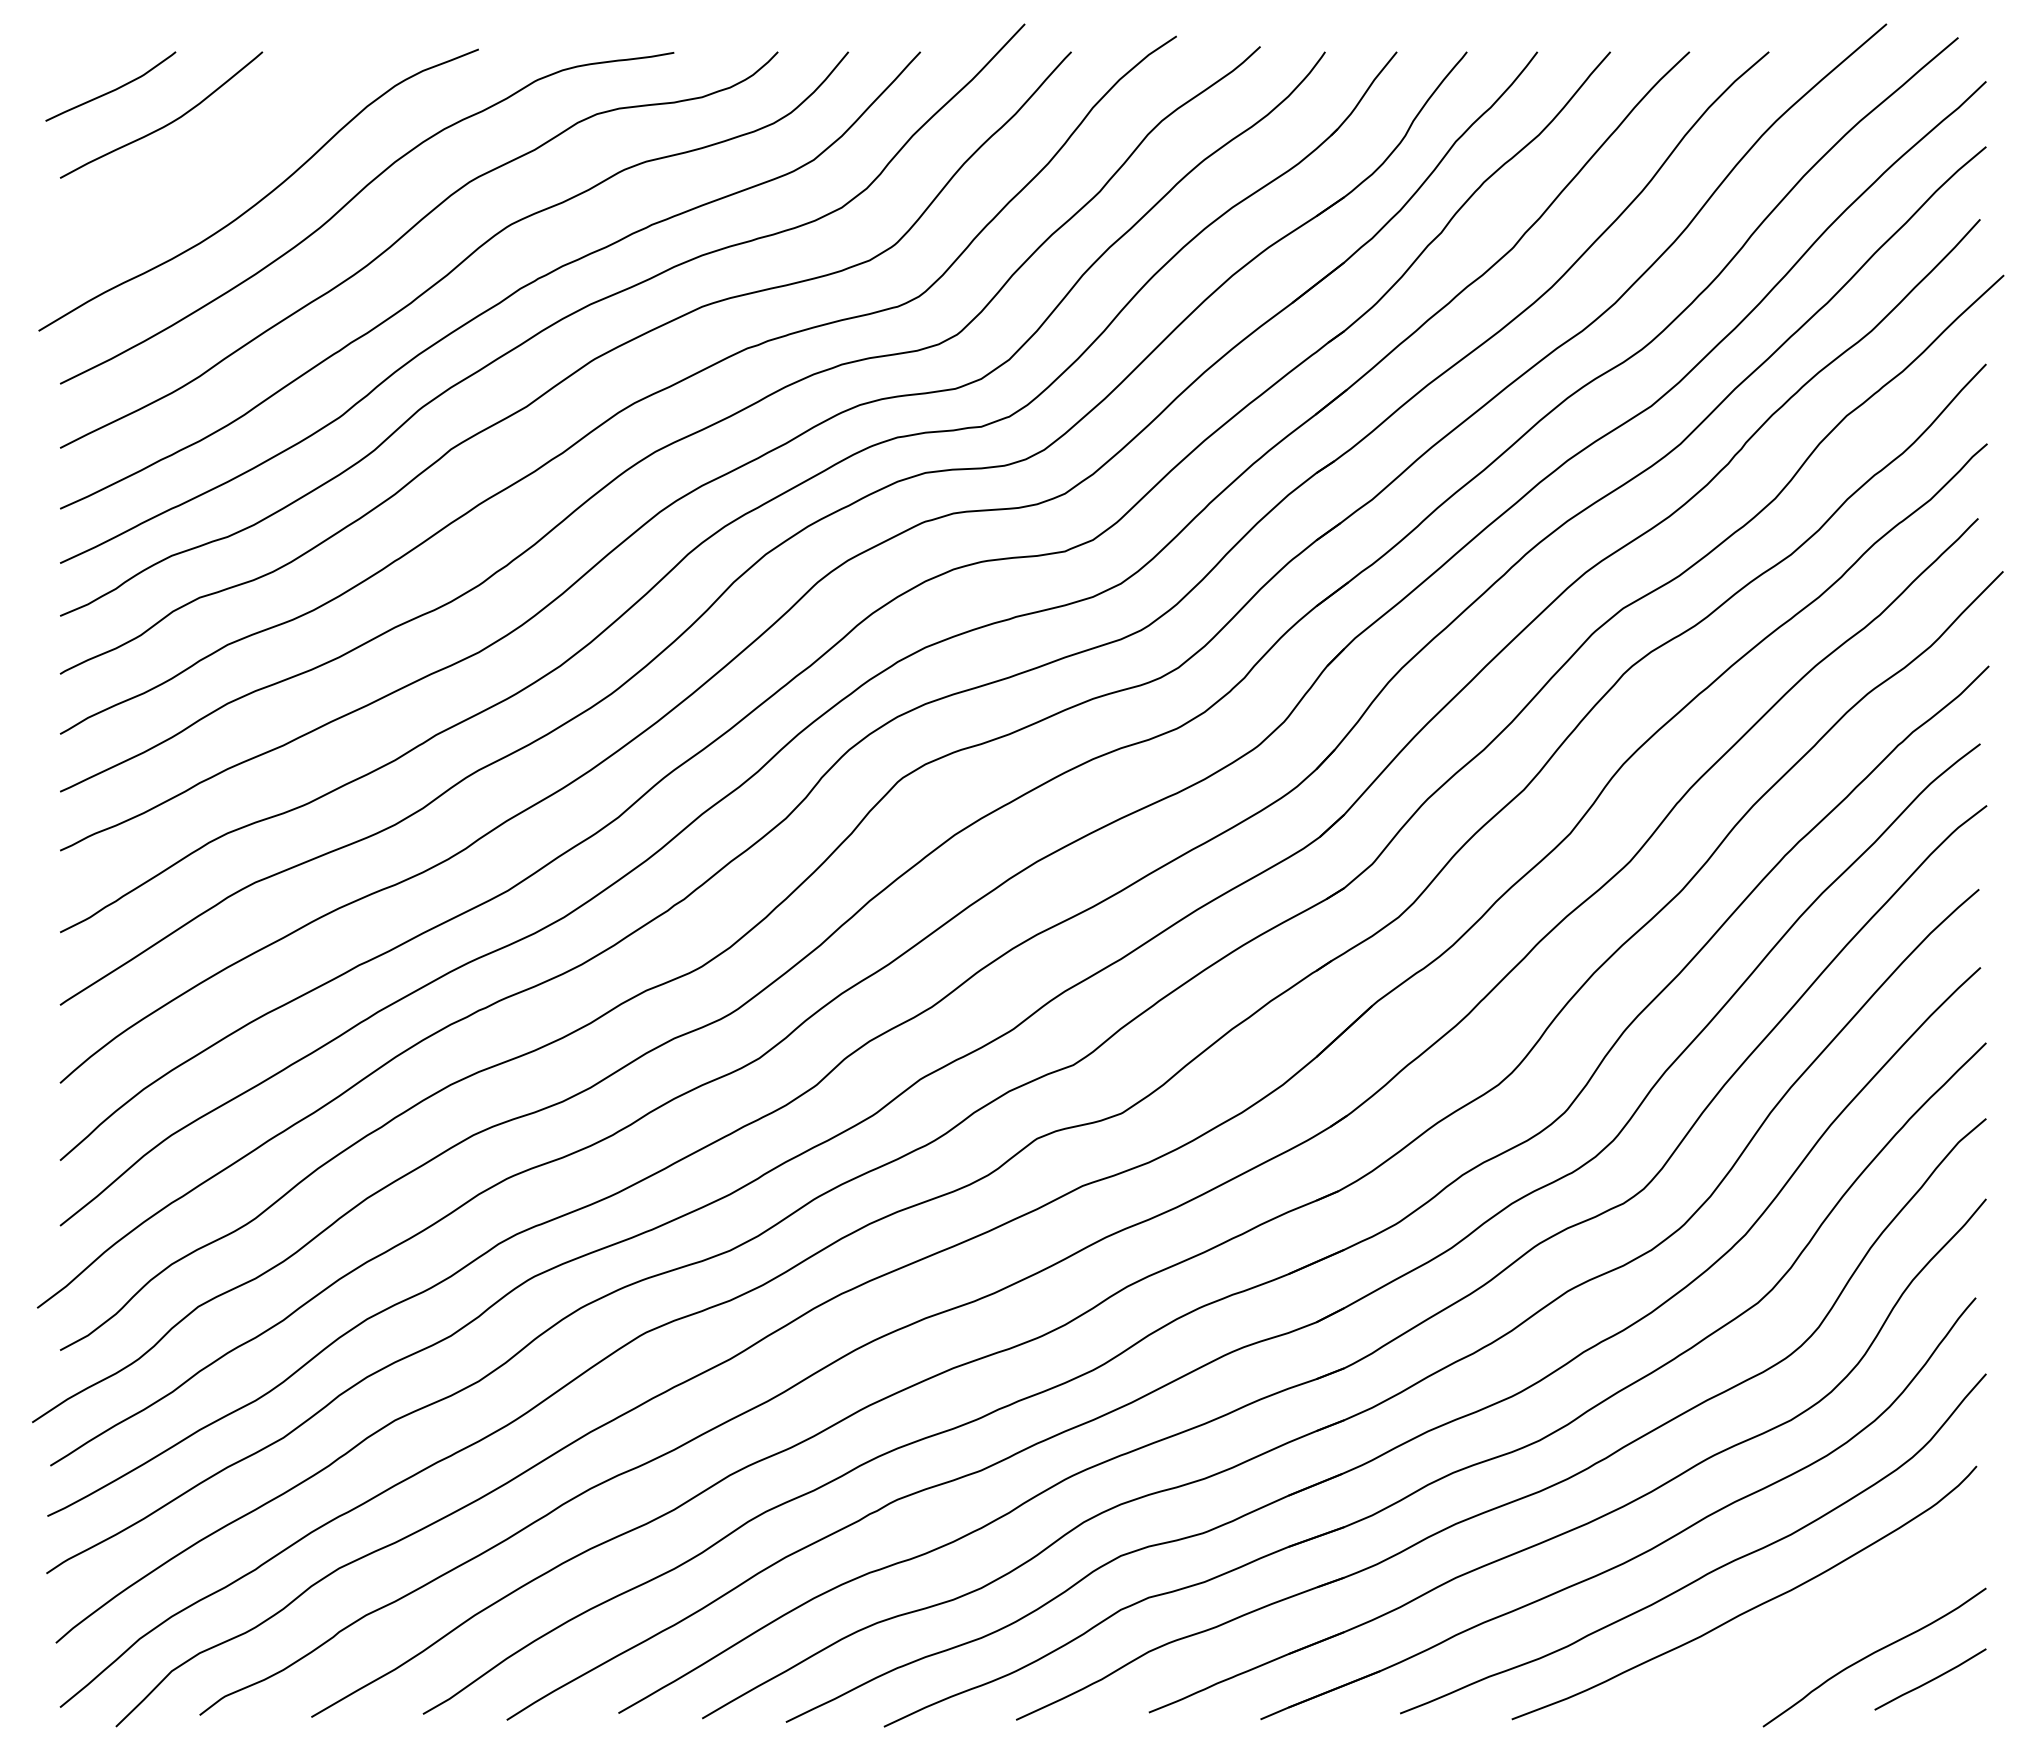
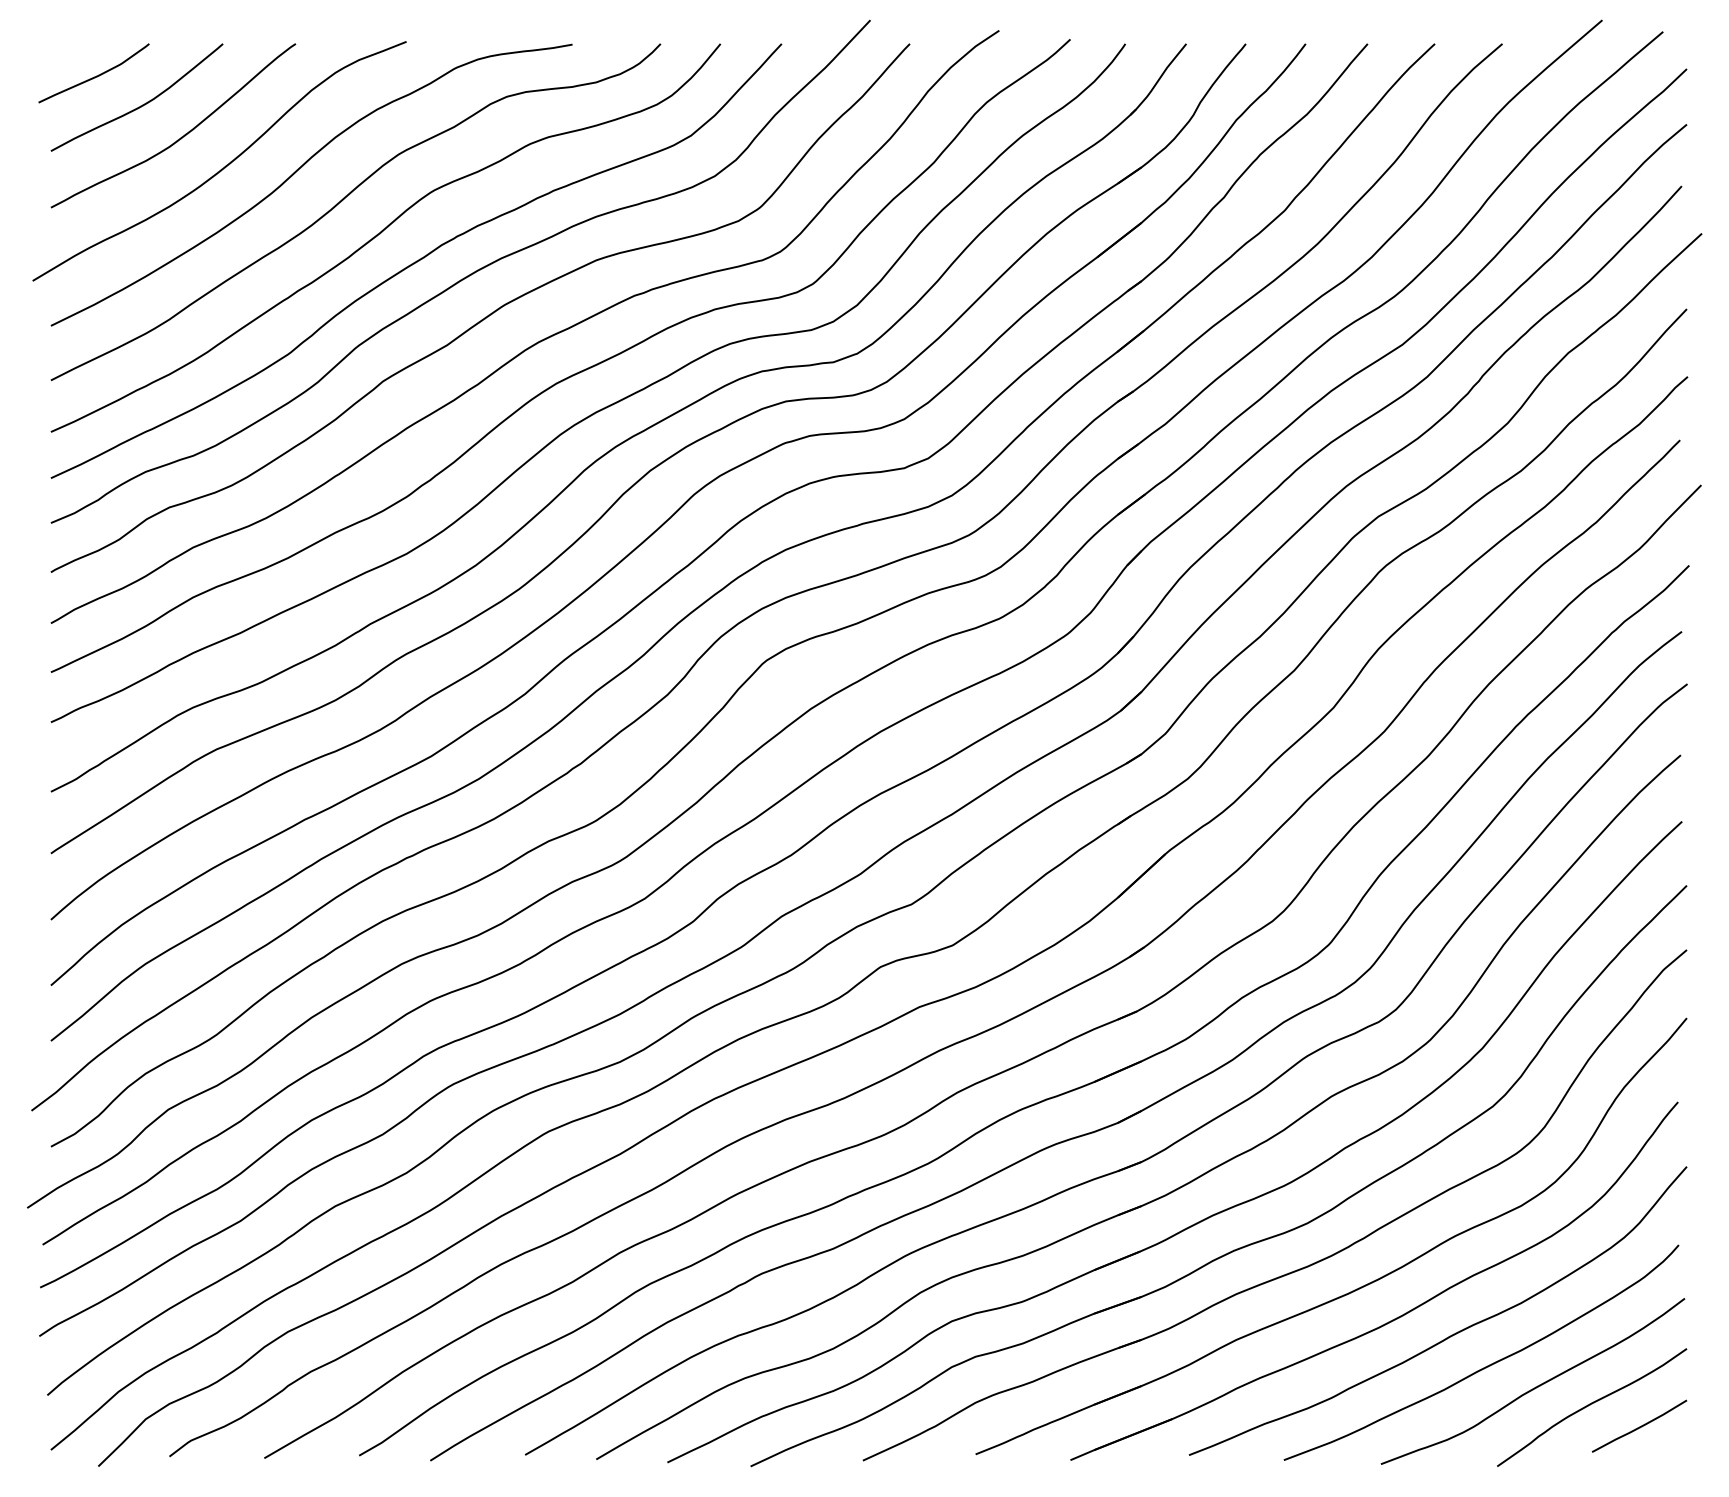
curve: (213, 160) -> (181, 136), added
curve: (1808, 1632) -> (1535, 1386), added

